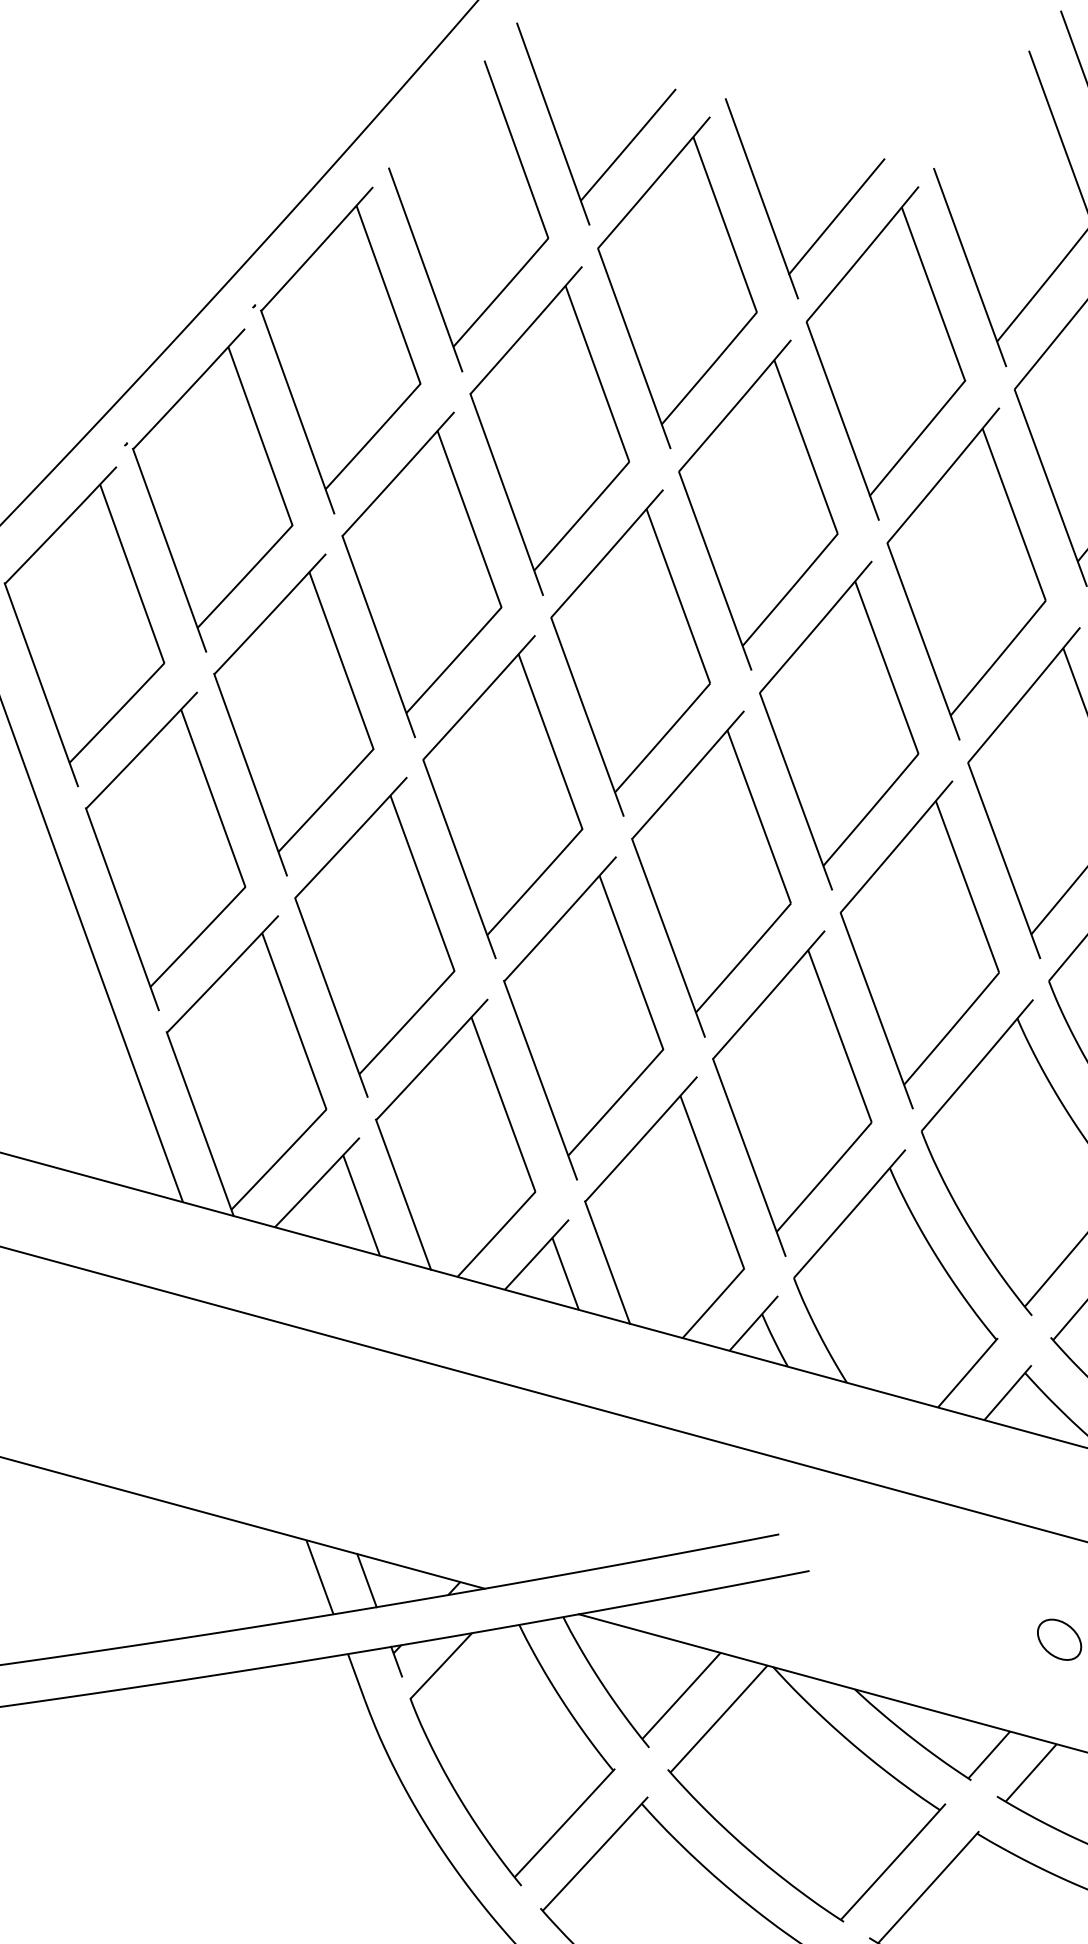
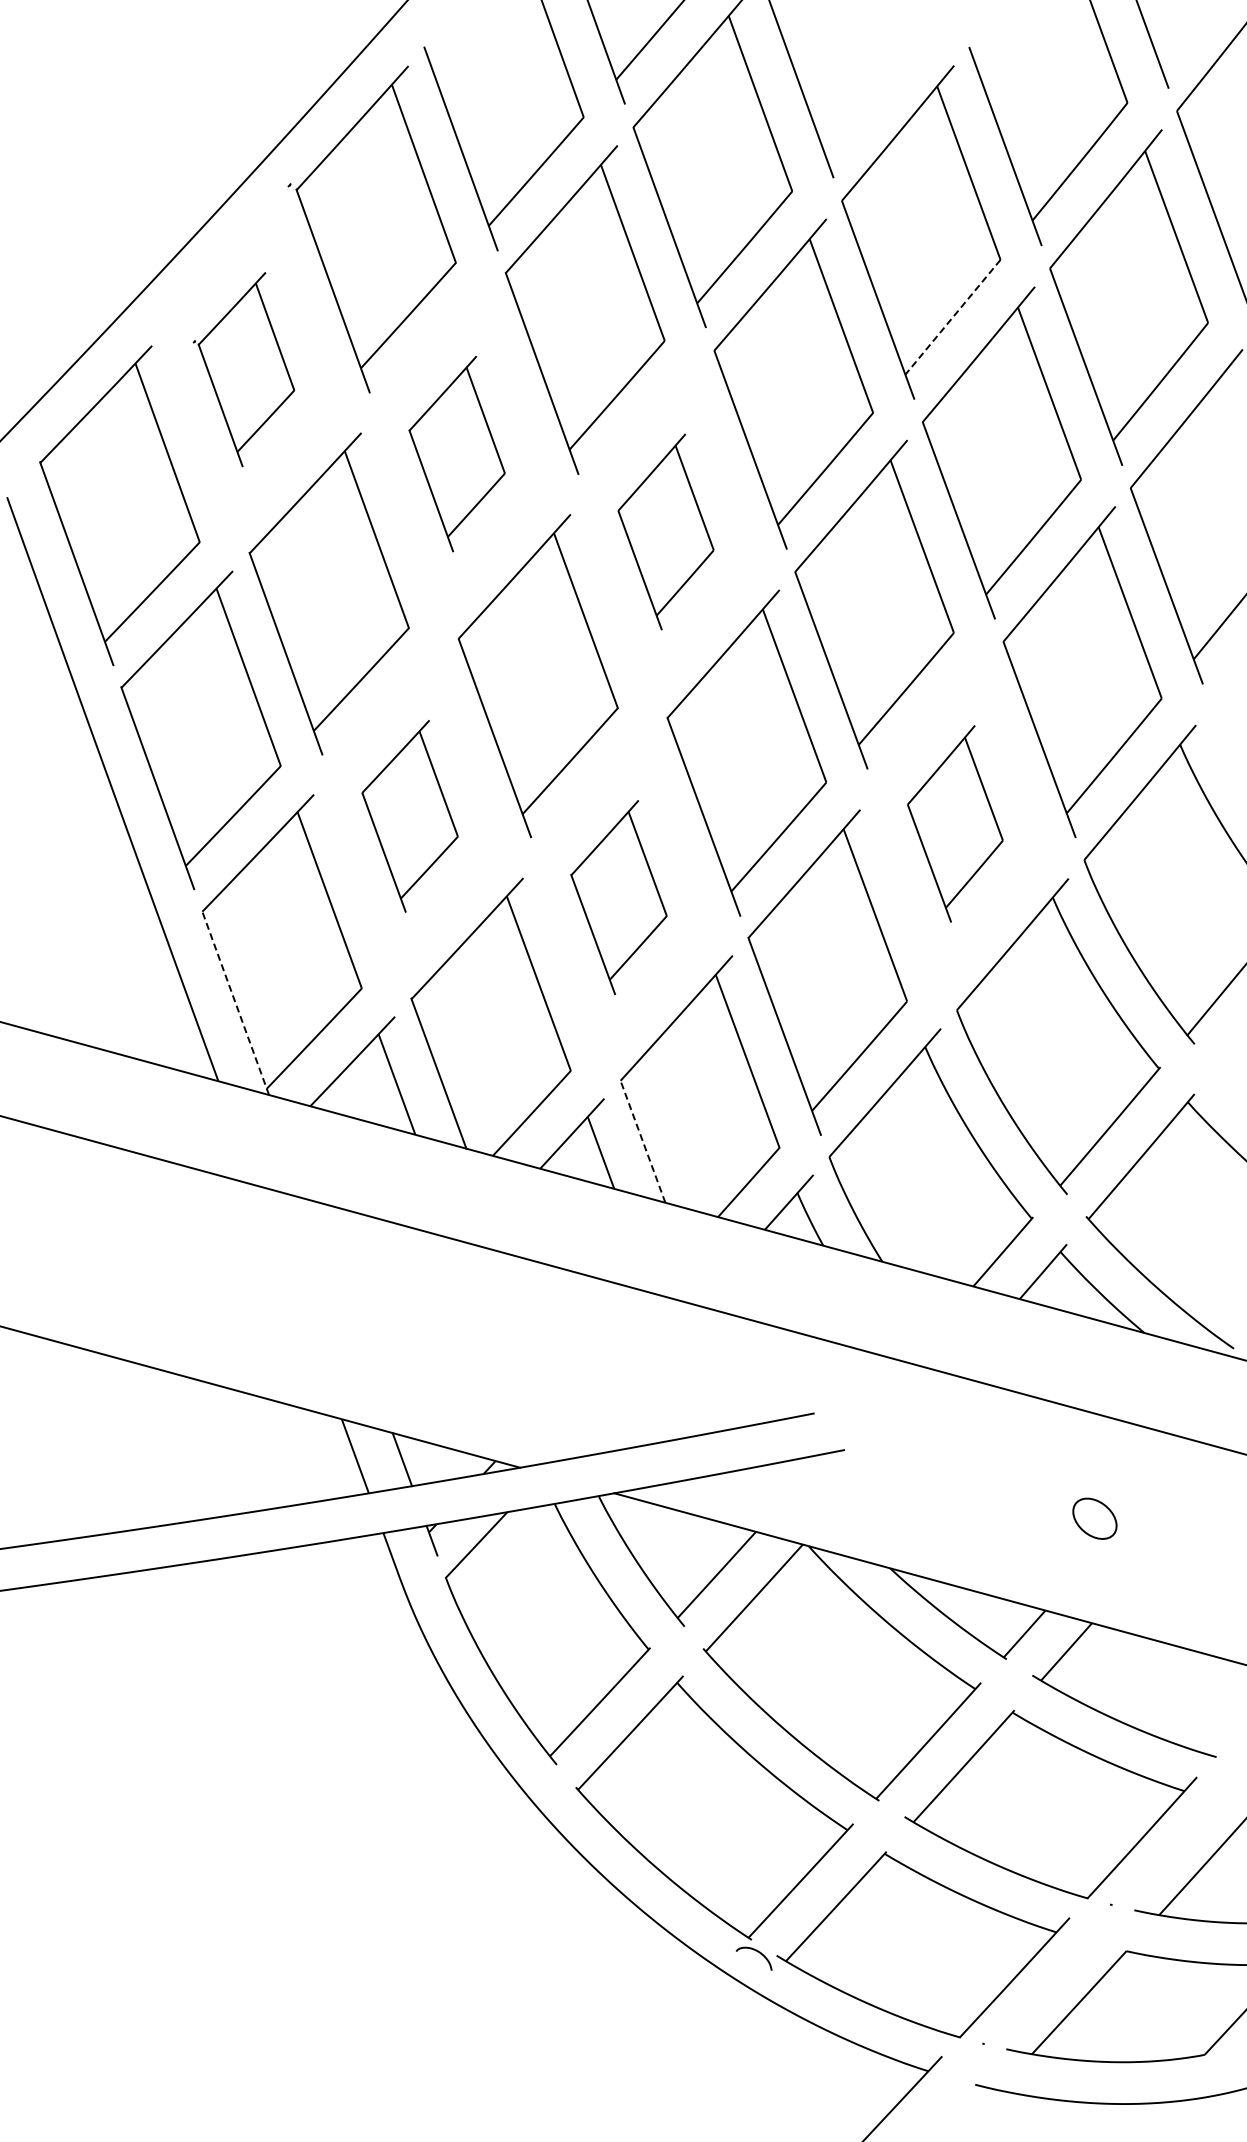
line: (836, 216) -> (871, 95), removed
line: (917, 438) -> (952, 317), solid -> dashed
part: (208, 490) -> (243, 369), size x0.6
part: (421, 574) -> (456, 453), size x0.6
part: (630, 652) -> (665, 531), size x0.6
part: (374, 937) -> (409, 816), size x0.6
part: (920, 944) -> (955, 823), size x0.6
part: (583, 1018) -> (618, 897), size x0.6
line: (200, 1124) -> (235, 1003), solid -> dashed
line: (607, 1262) -> (642, 1141), solid -> dashed

